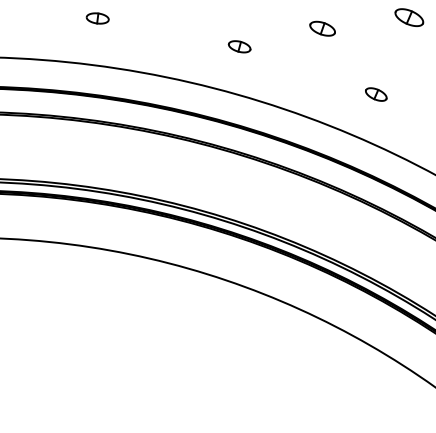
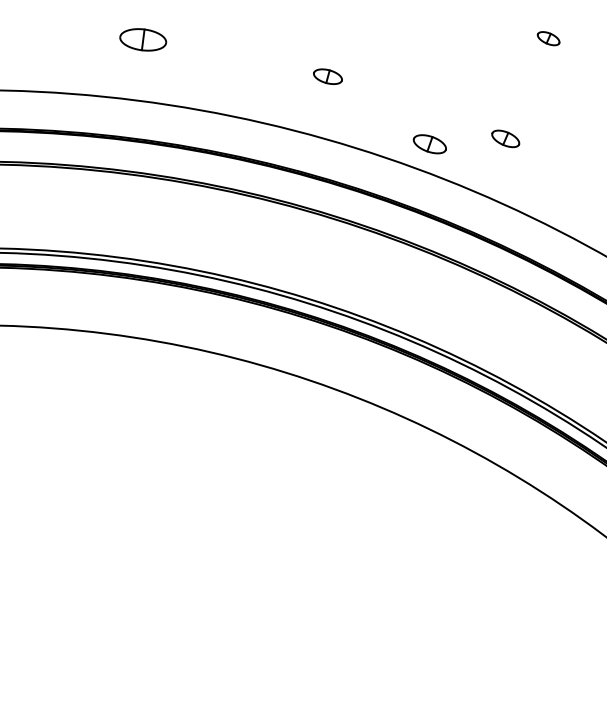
part: (409, 17) -> (548, 38), size x0.6
part: (97, 18) -> (143, 39), size x1.6
part: (322, 28) -> (429, 144), moved

